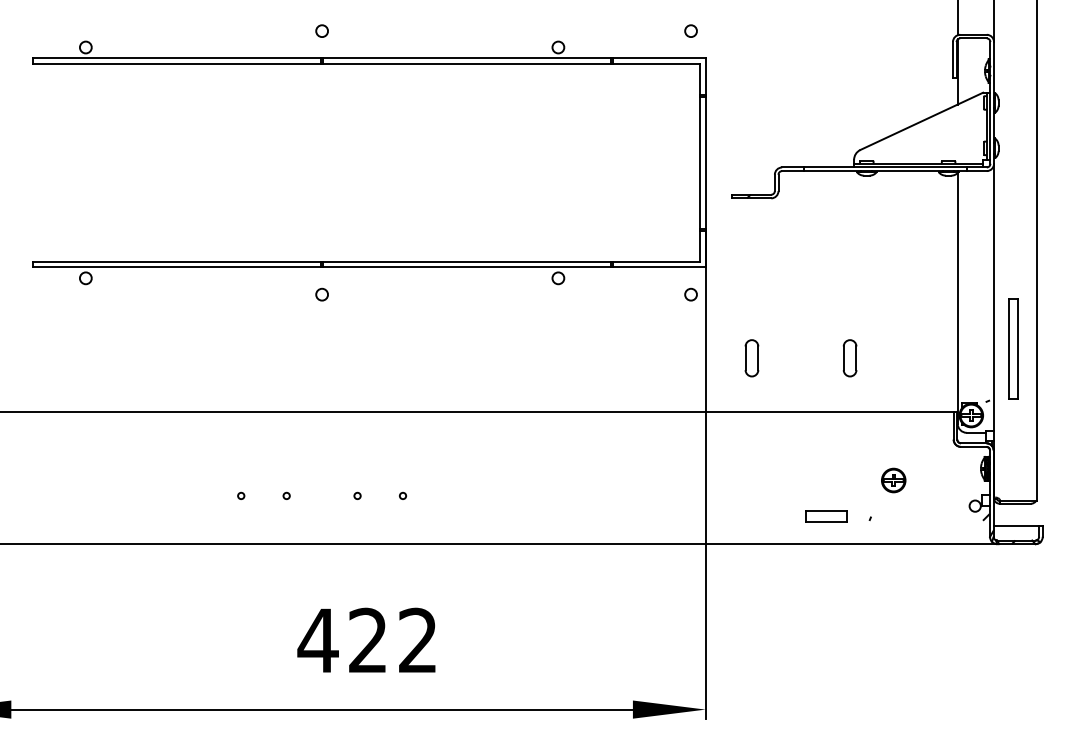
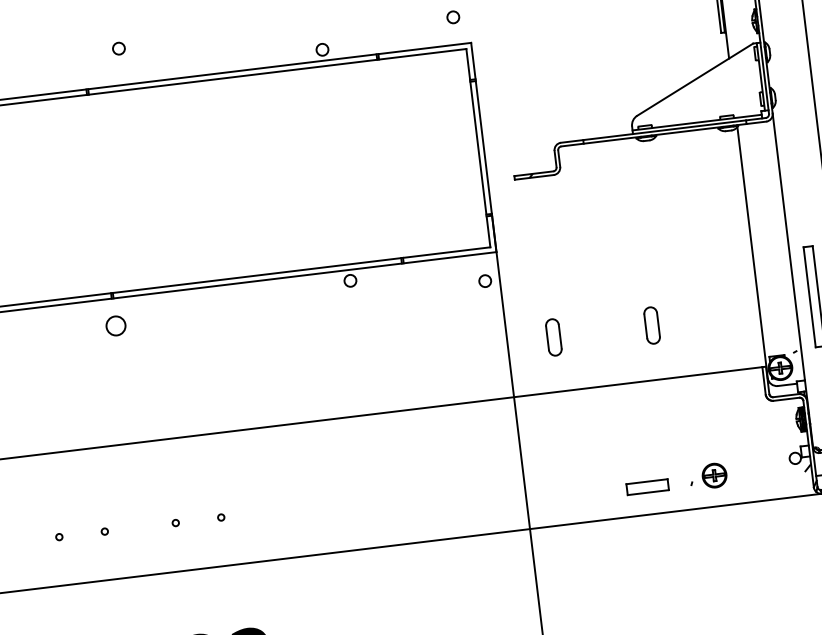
circle: (321, 30) -> (118, 48), moved
circle: (321, 294) -> (115, 325), size x1.6
part: (893, 480) -> (714, 475), moved

